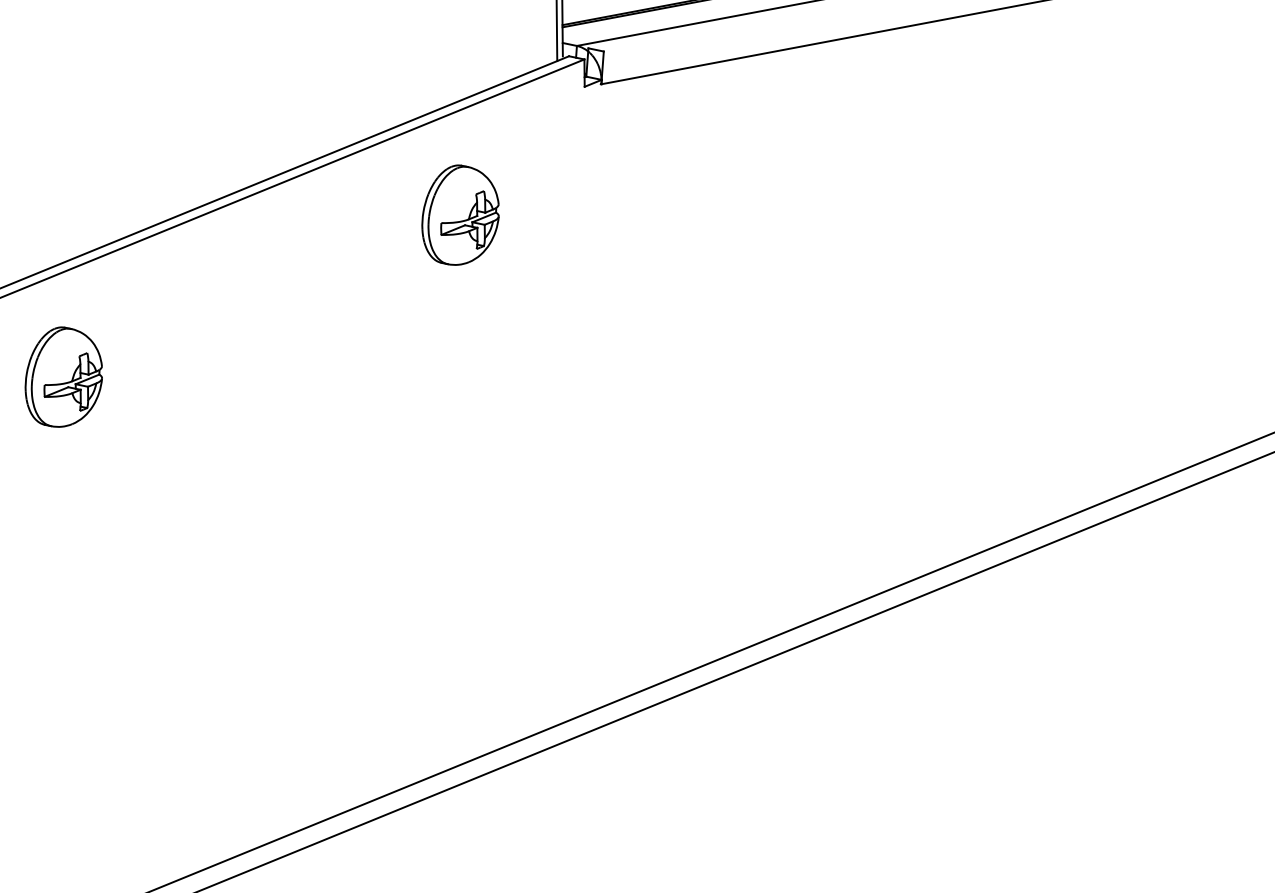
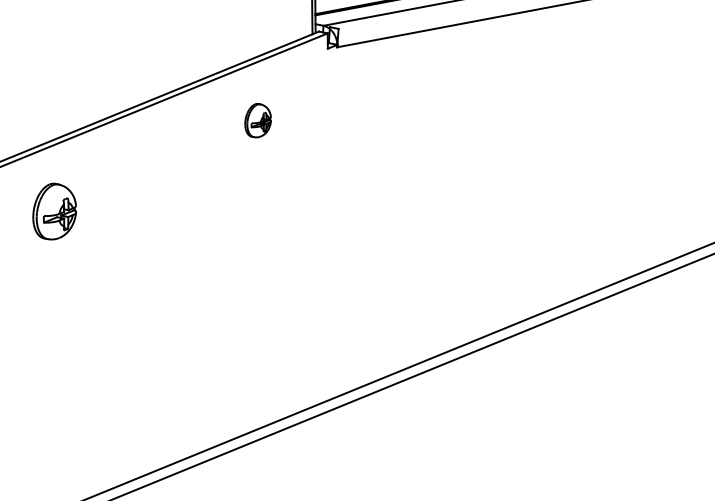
part: (459, 214) -> (257, 120), size x0.6
part: (63, 376) -> (54, 211), moved

